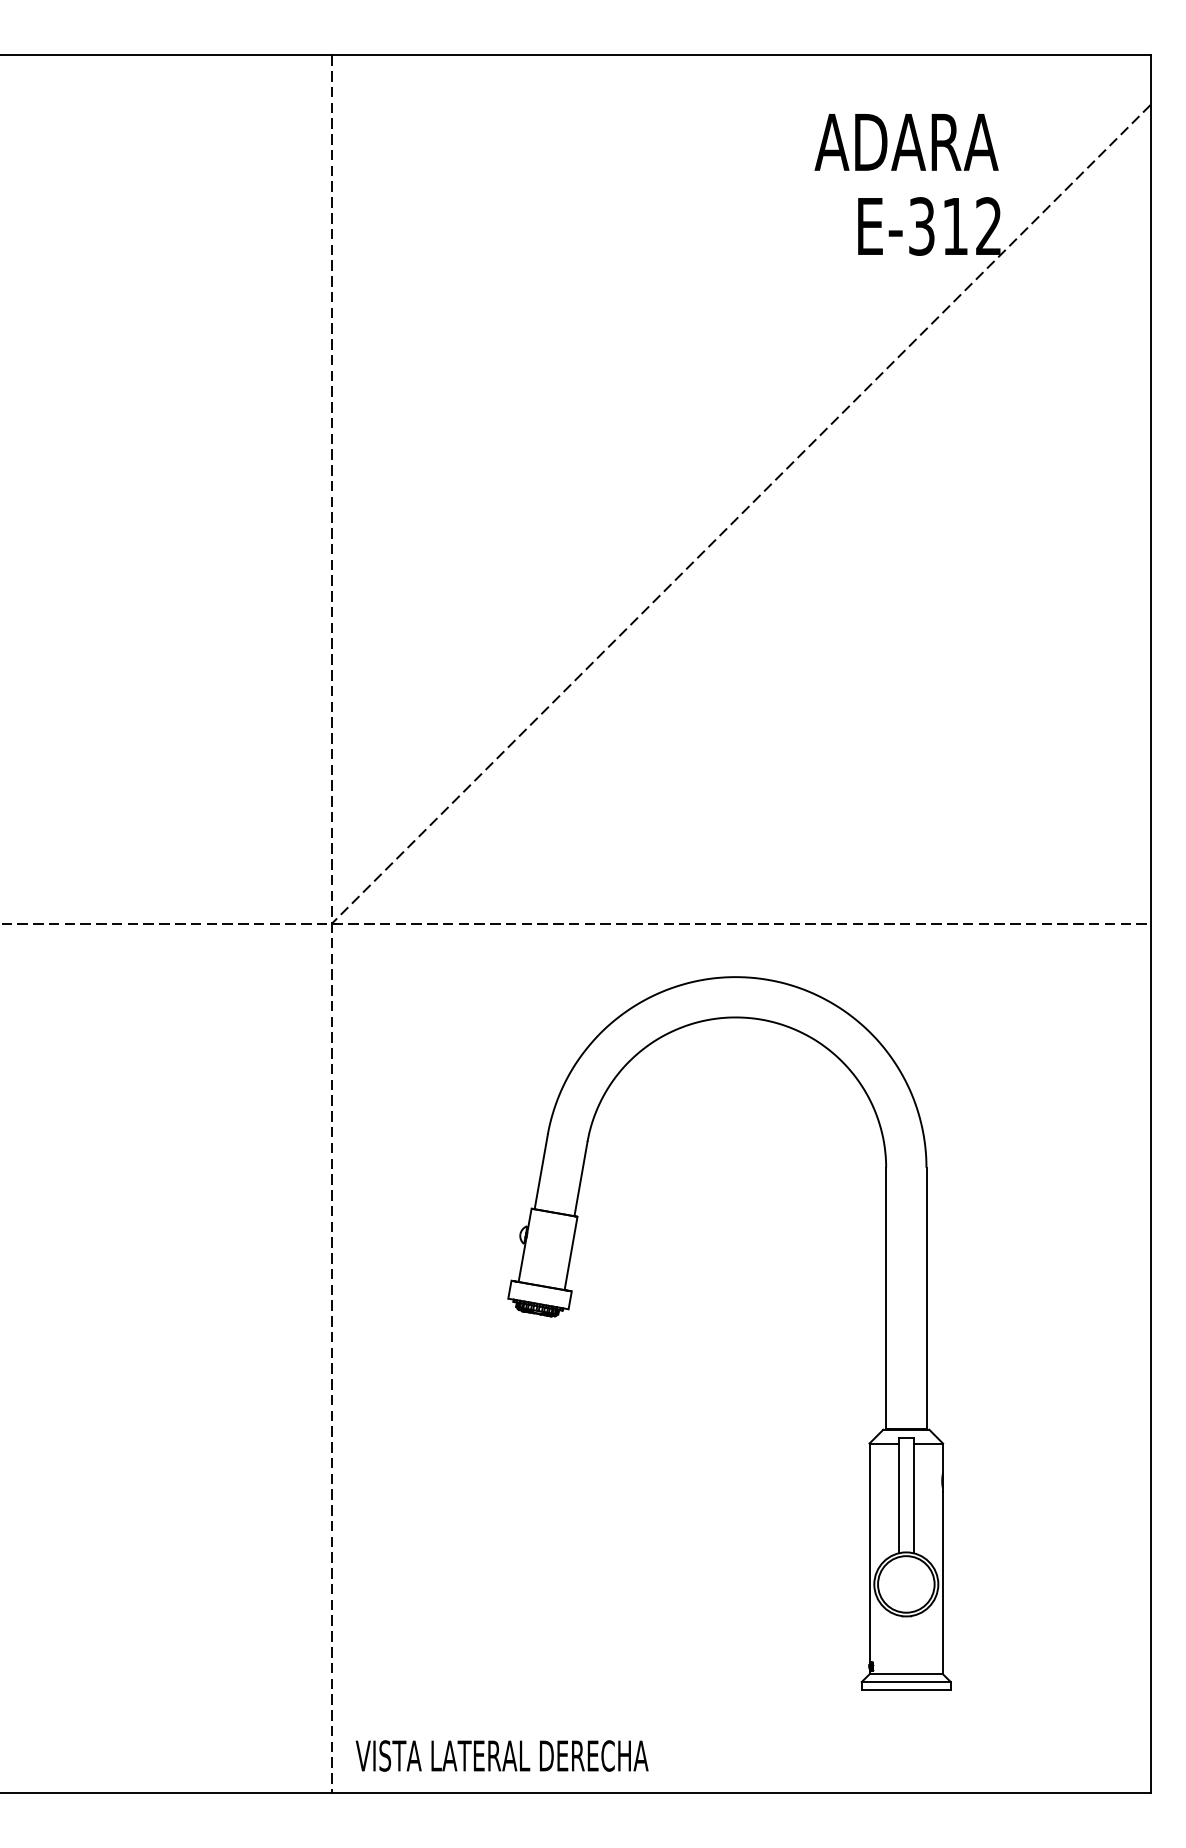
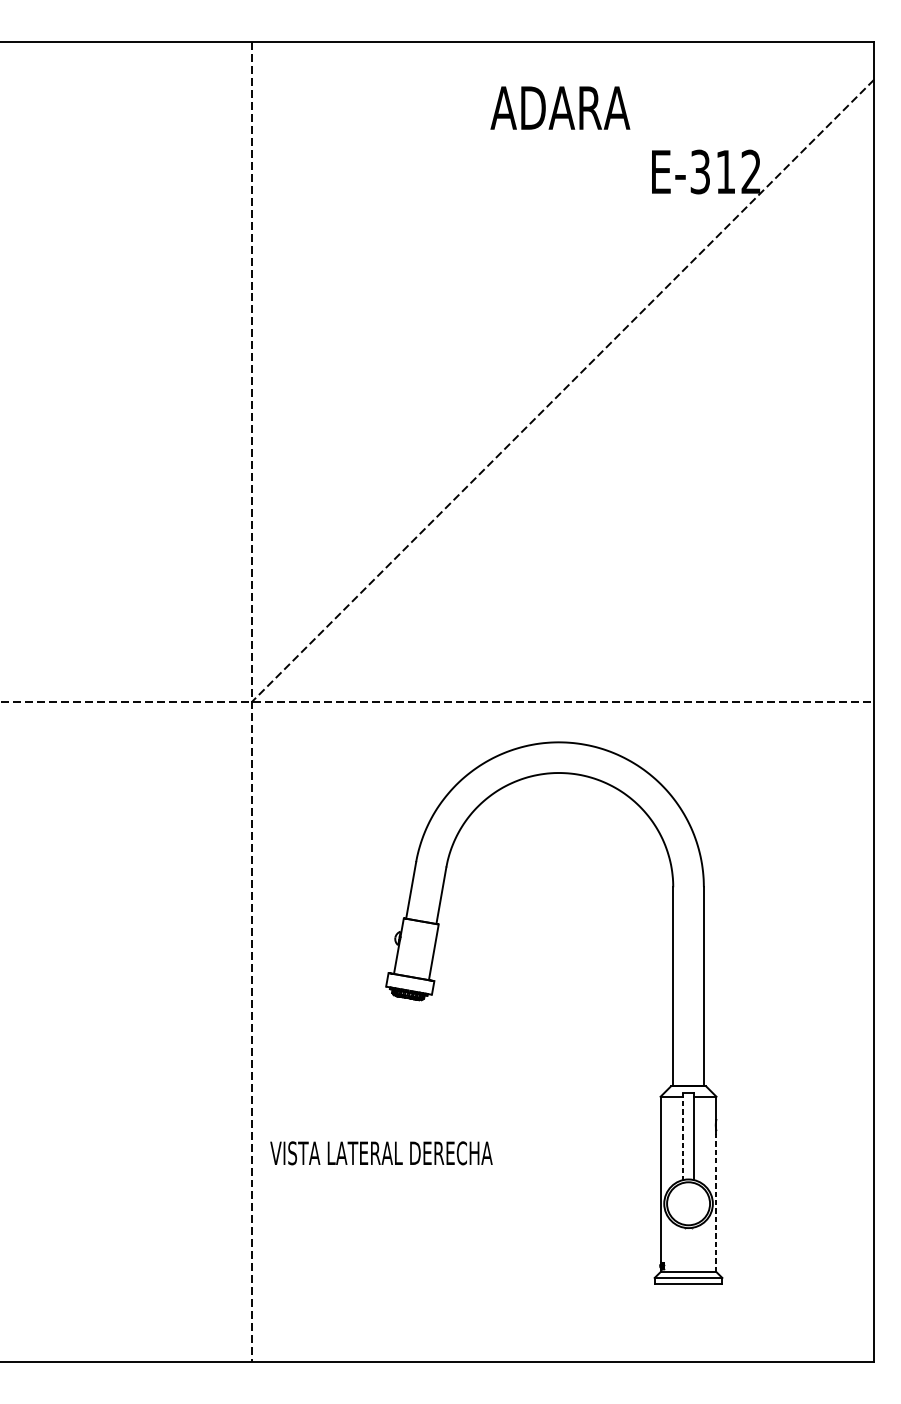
text: (906, 142) -> (560, 108), moved
line: (898, 1495) -> (682, 1136), solid -> dashed
line: (943, 1583) -> (716, 1203), solid -> dashed
text: (501, 1755) -> (380, 1152), moved

